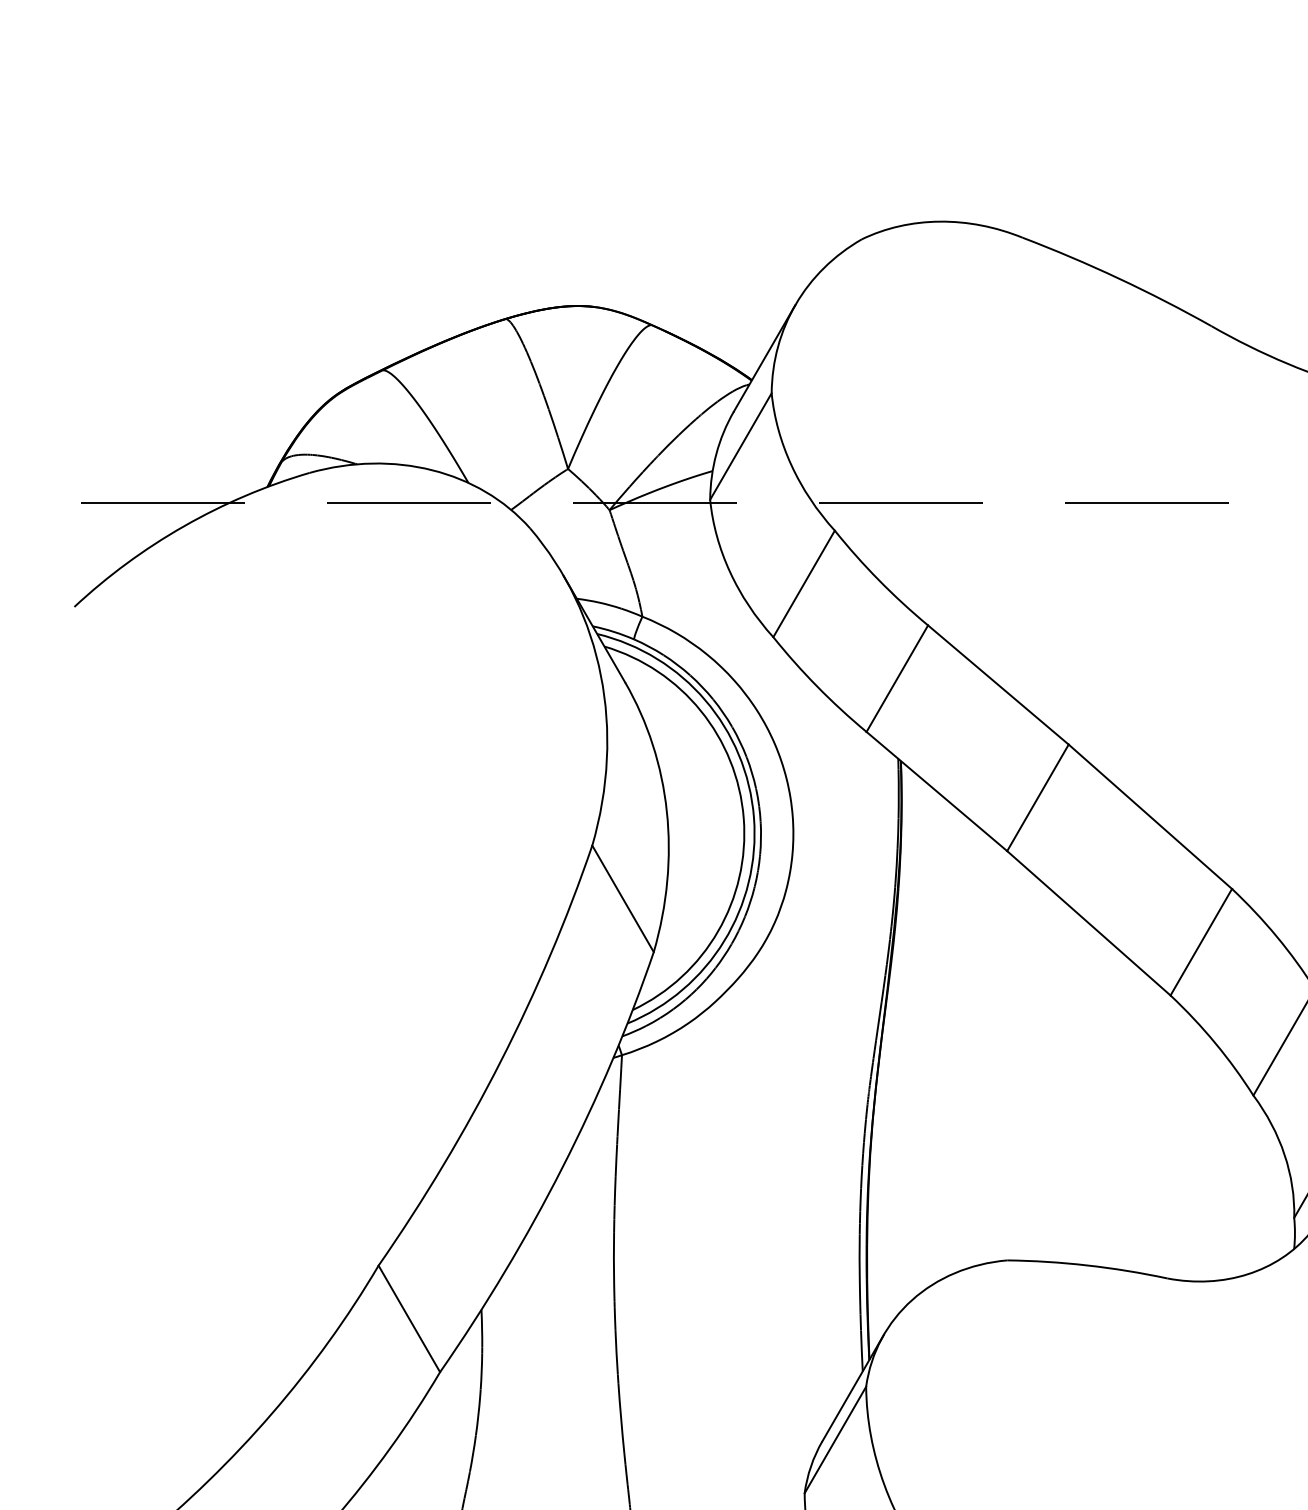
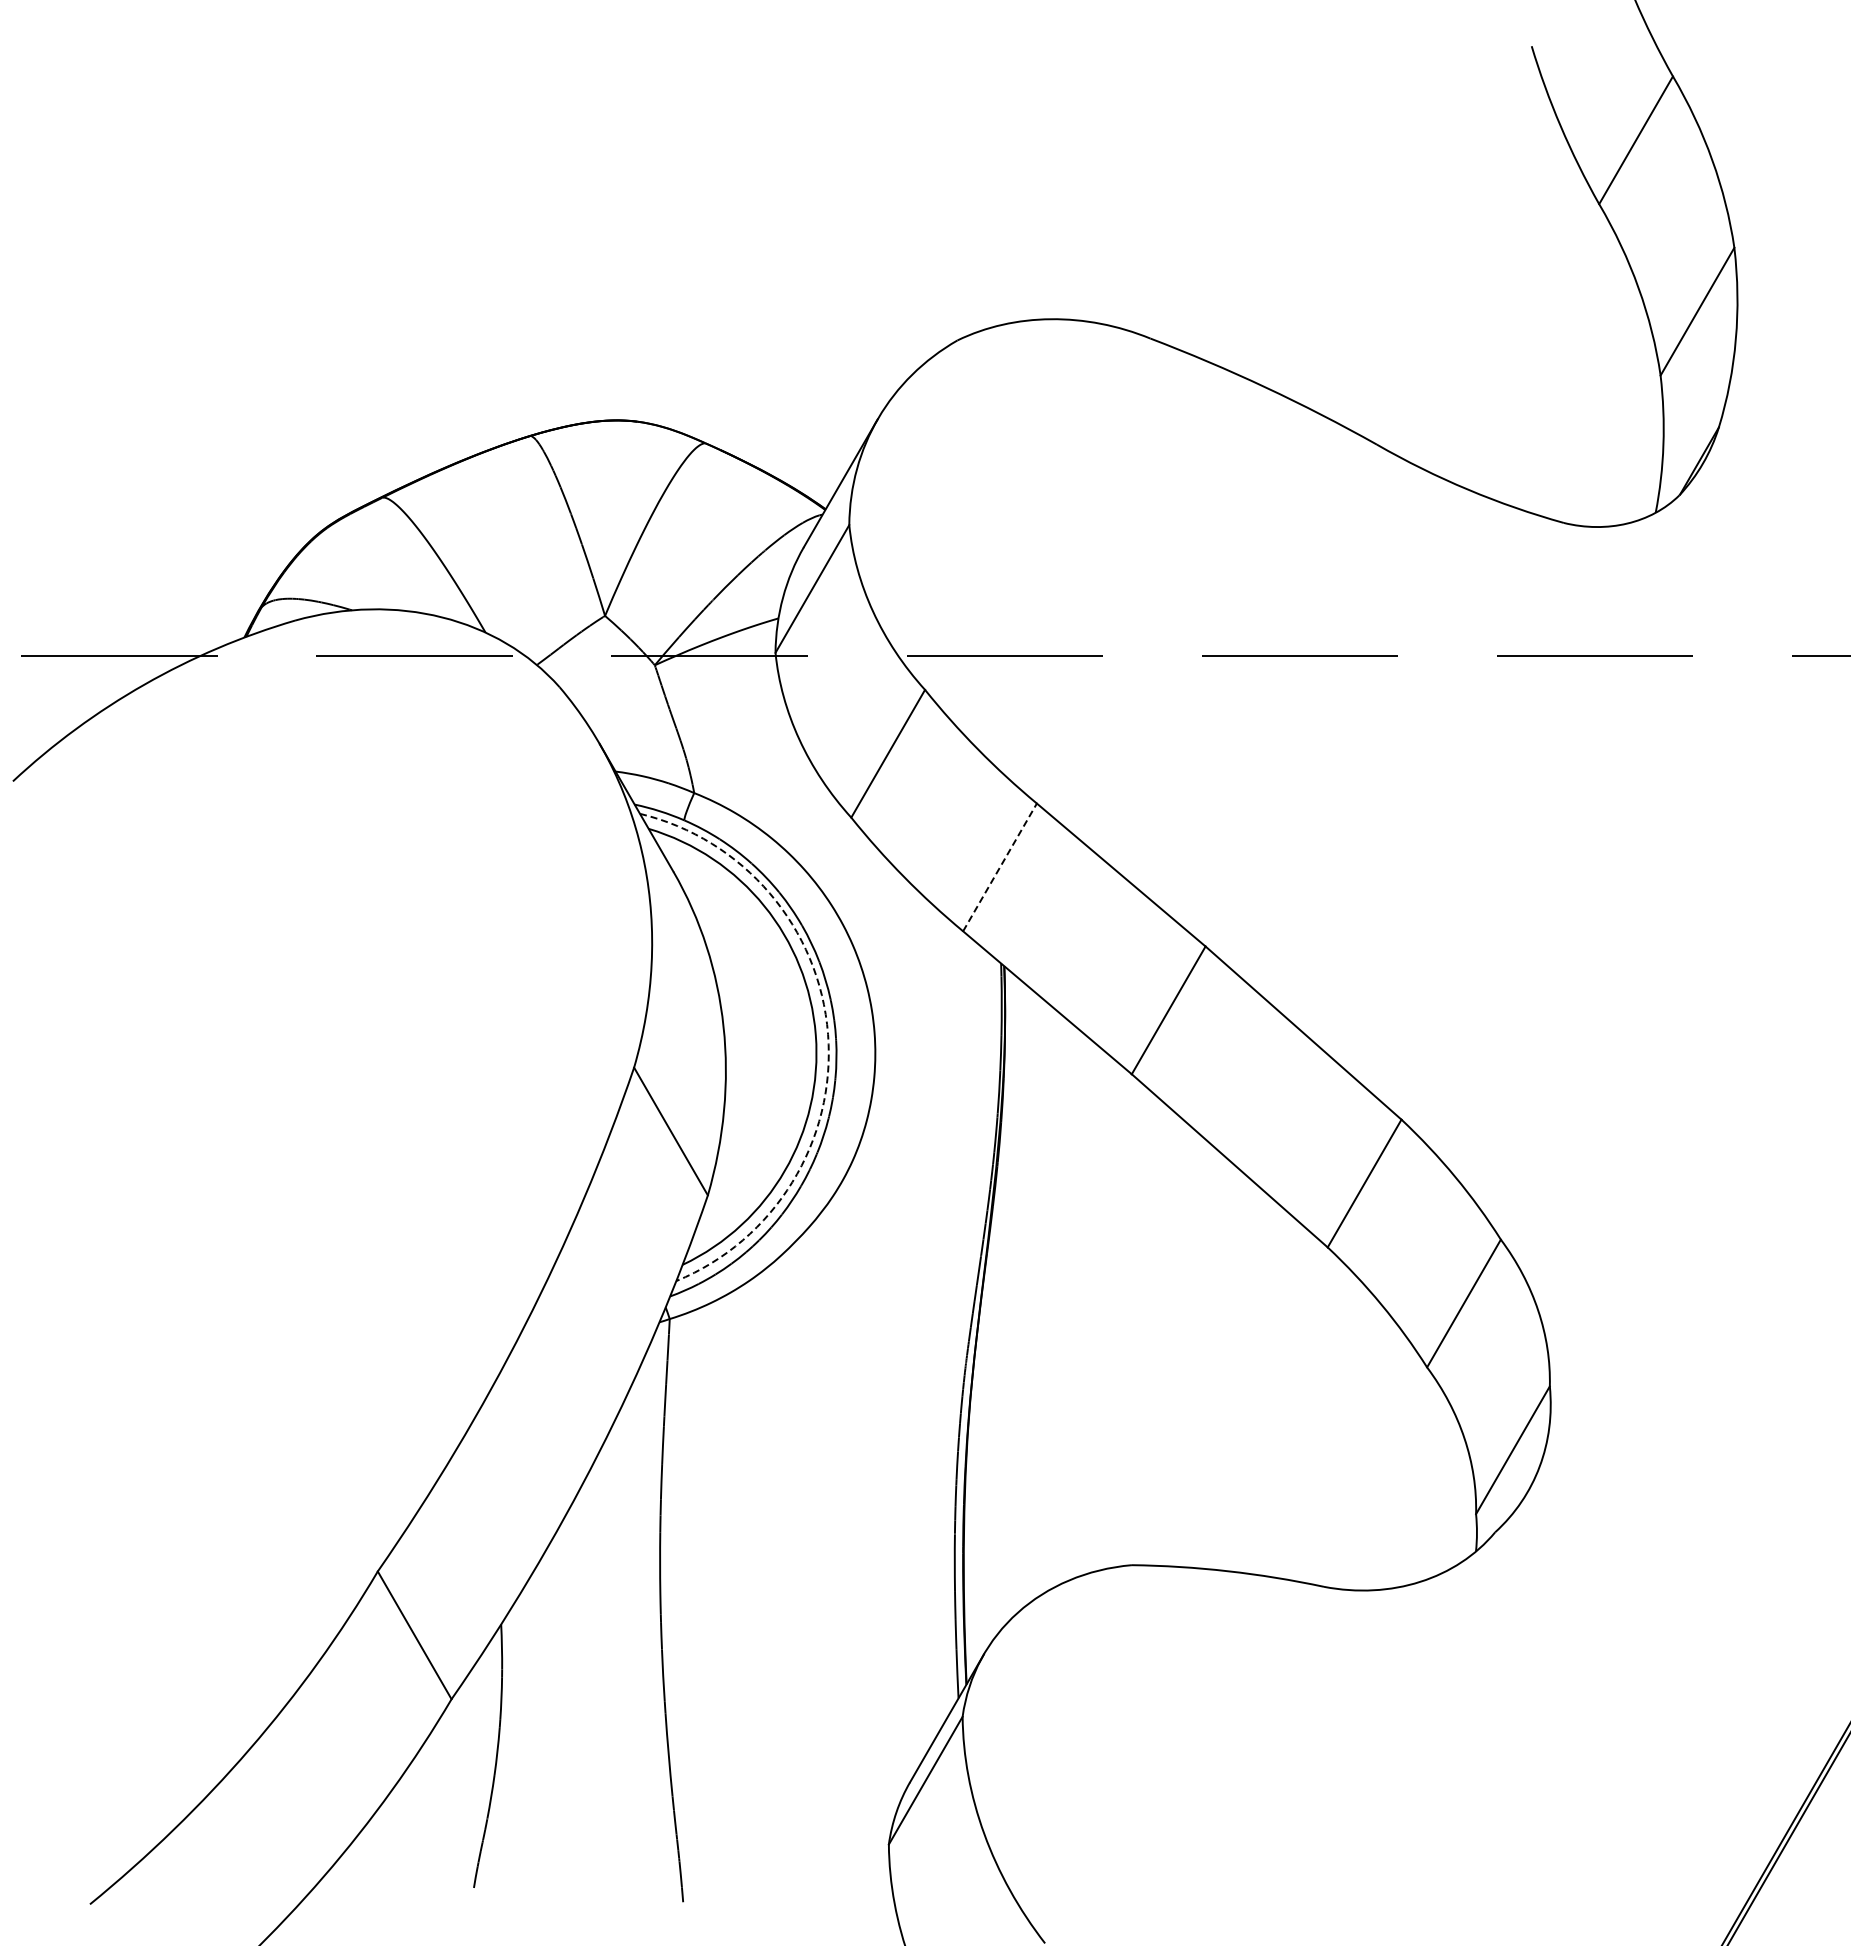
line: (897, 678) -> (1000, 867), solid -> dashed
arc: (754, 817) -> (828, 1034), solid -> dashed

